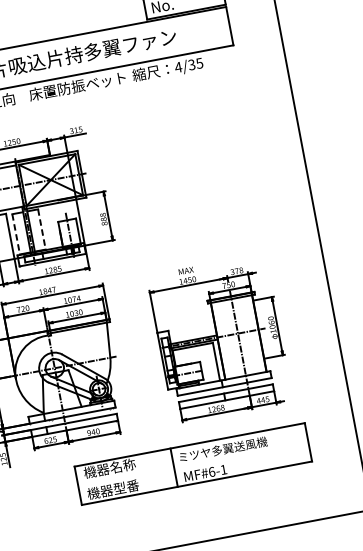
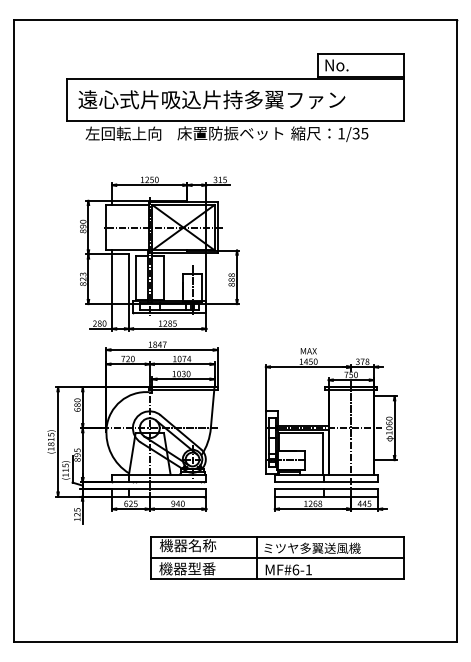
text: (178, 67) -> (341, 133), 4/35 -> 1/35
line: (41, 229) -> (163, 278), dashed -> solid
line: (16, 234) -> (135, 278), dashed -> solid
line: (193, 463) -> (277, 557), added

